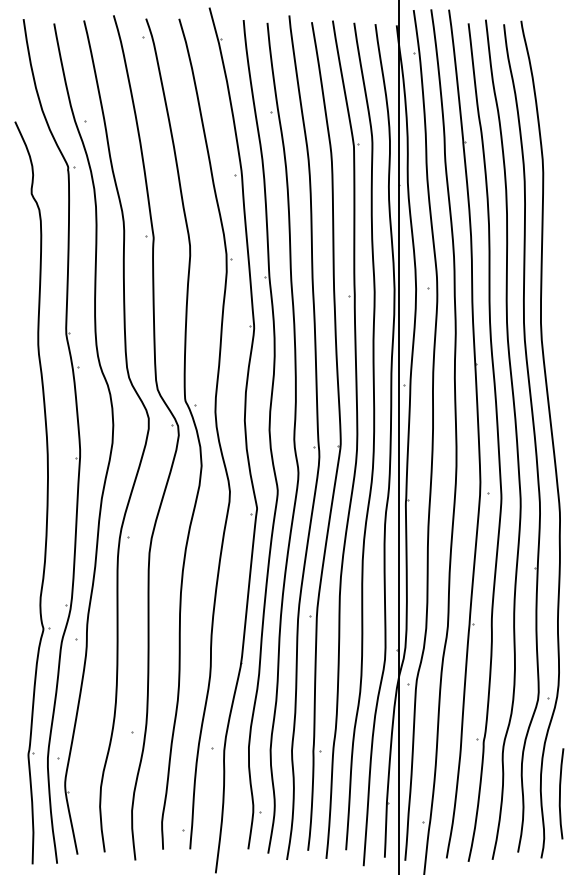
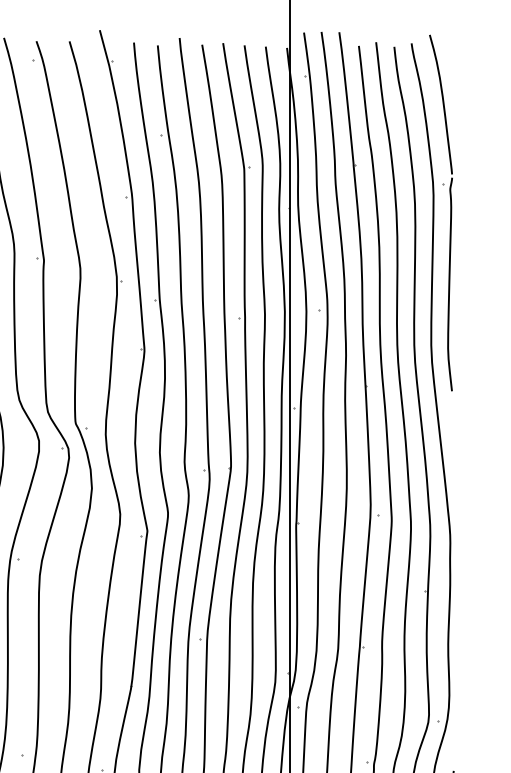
part: (559, 193) -> (449, 216), added

